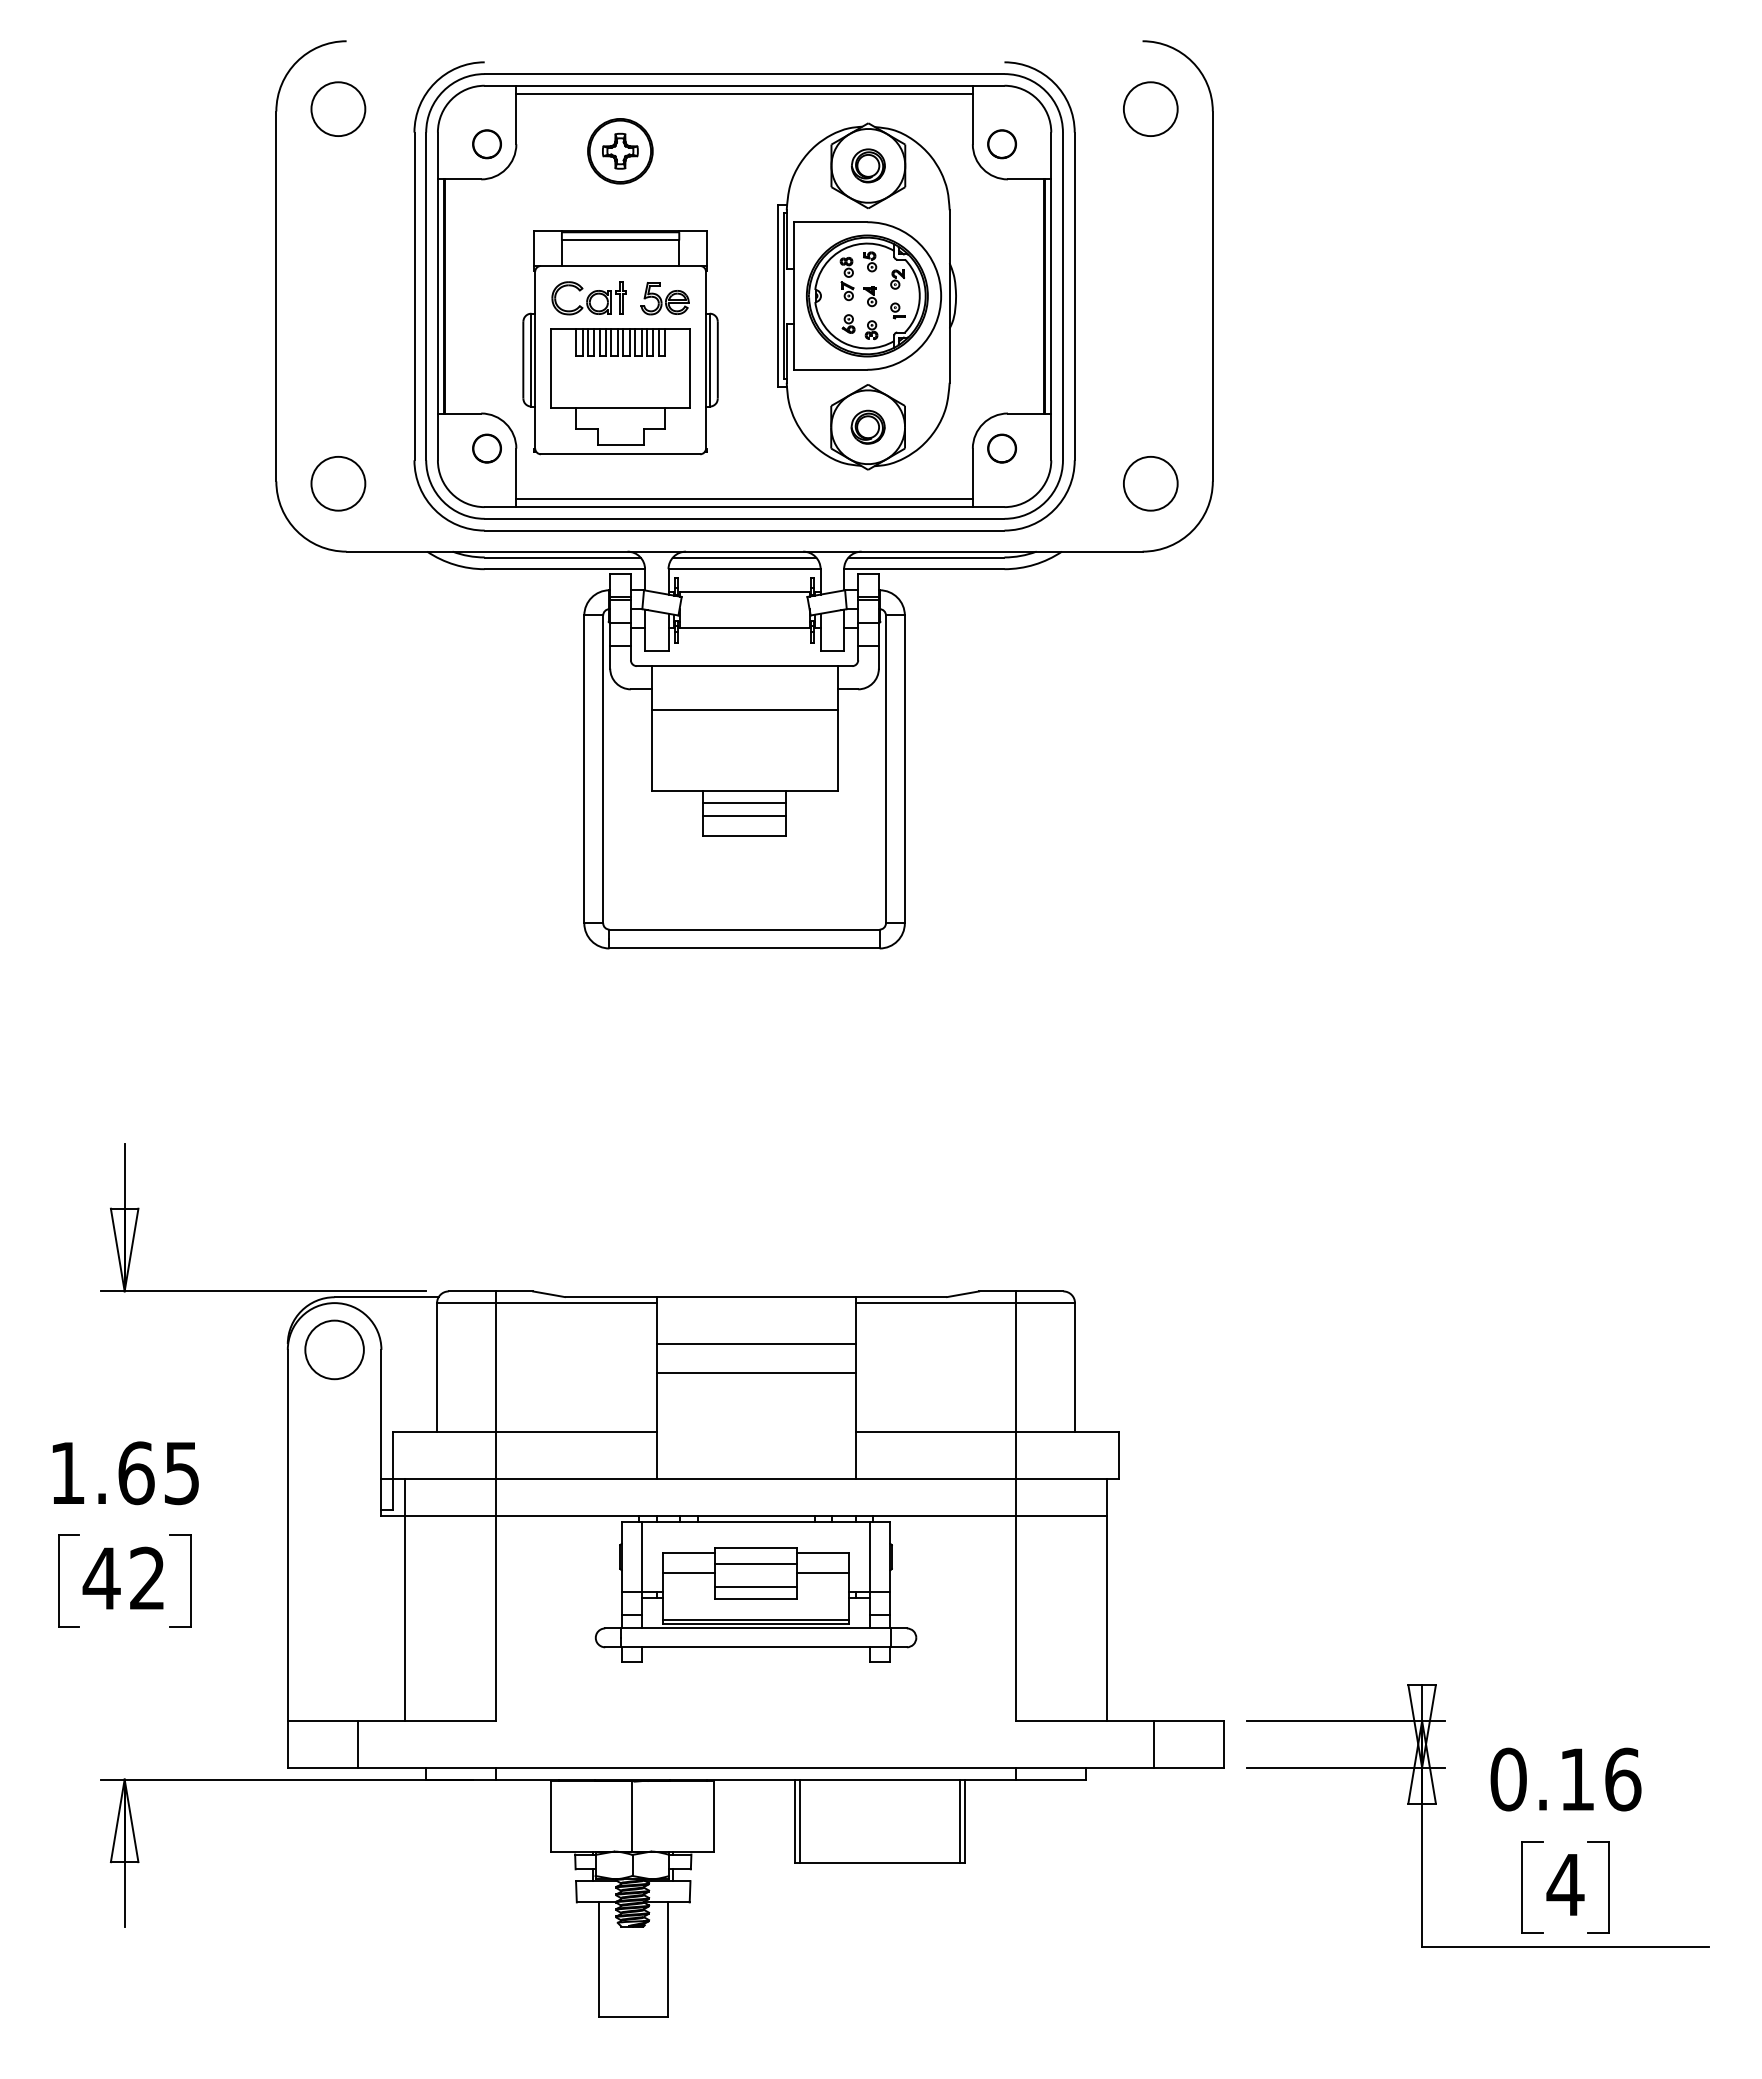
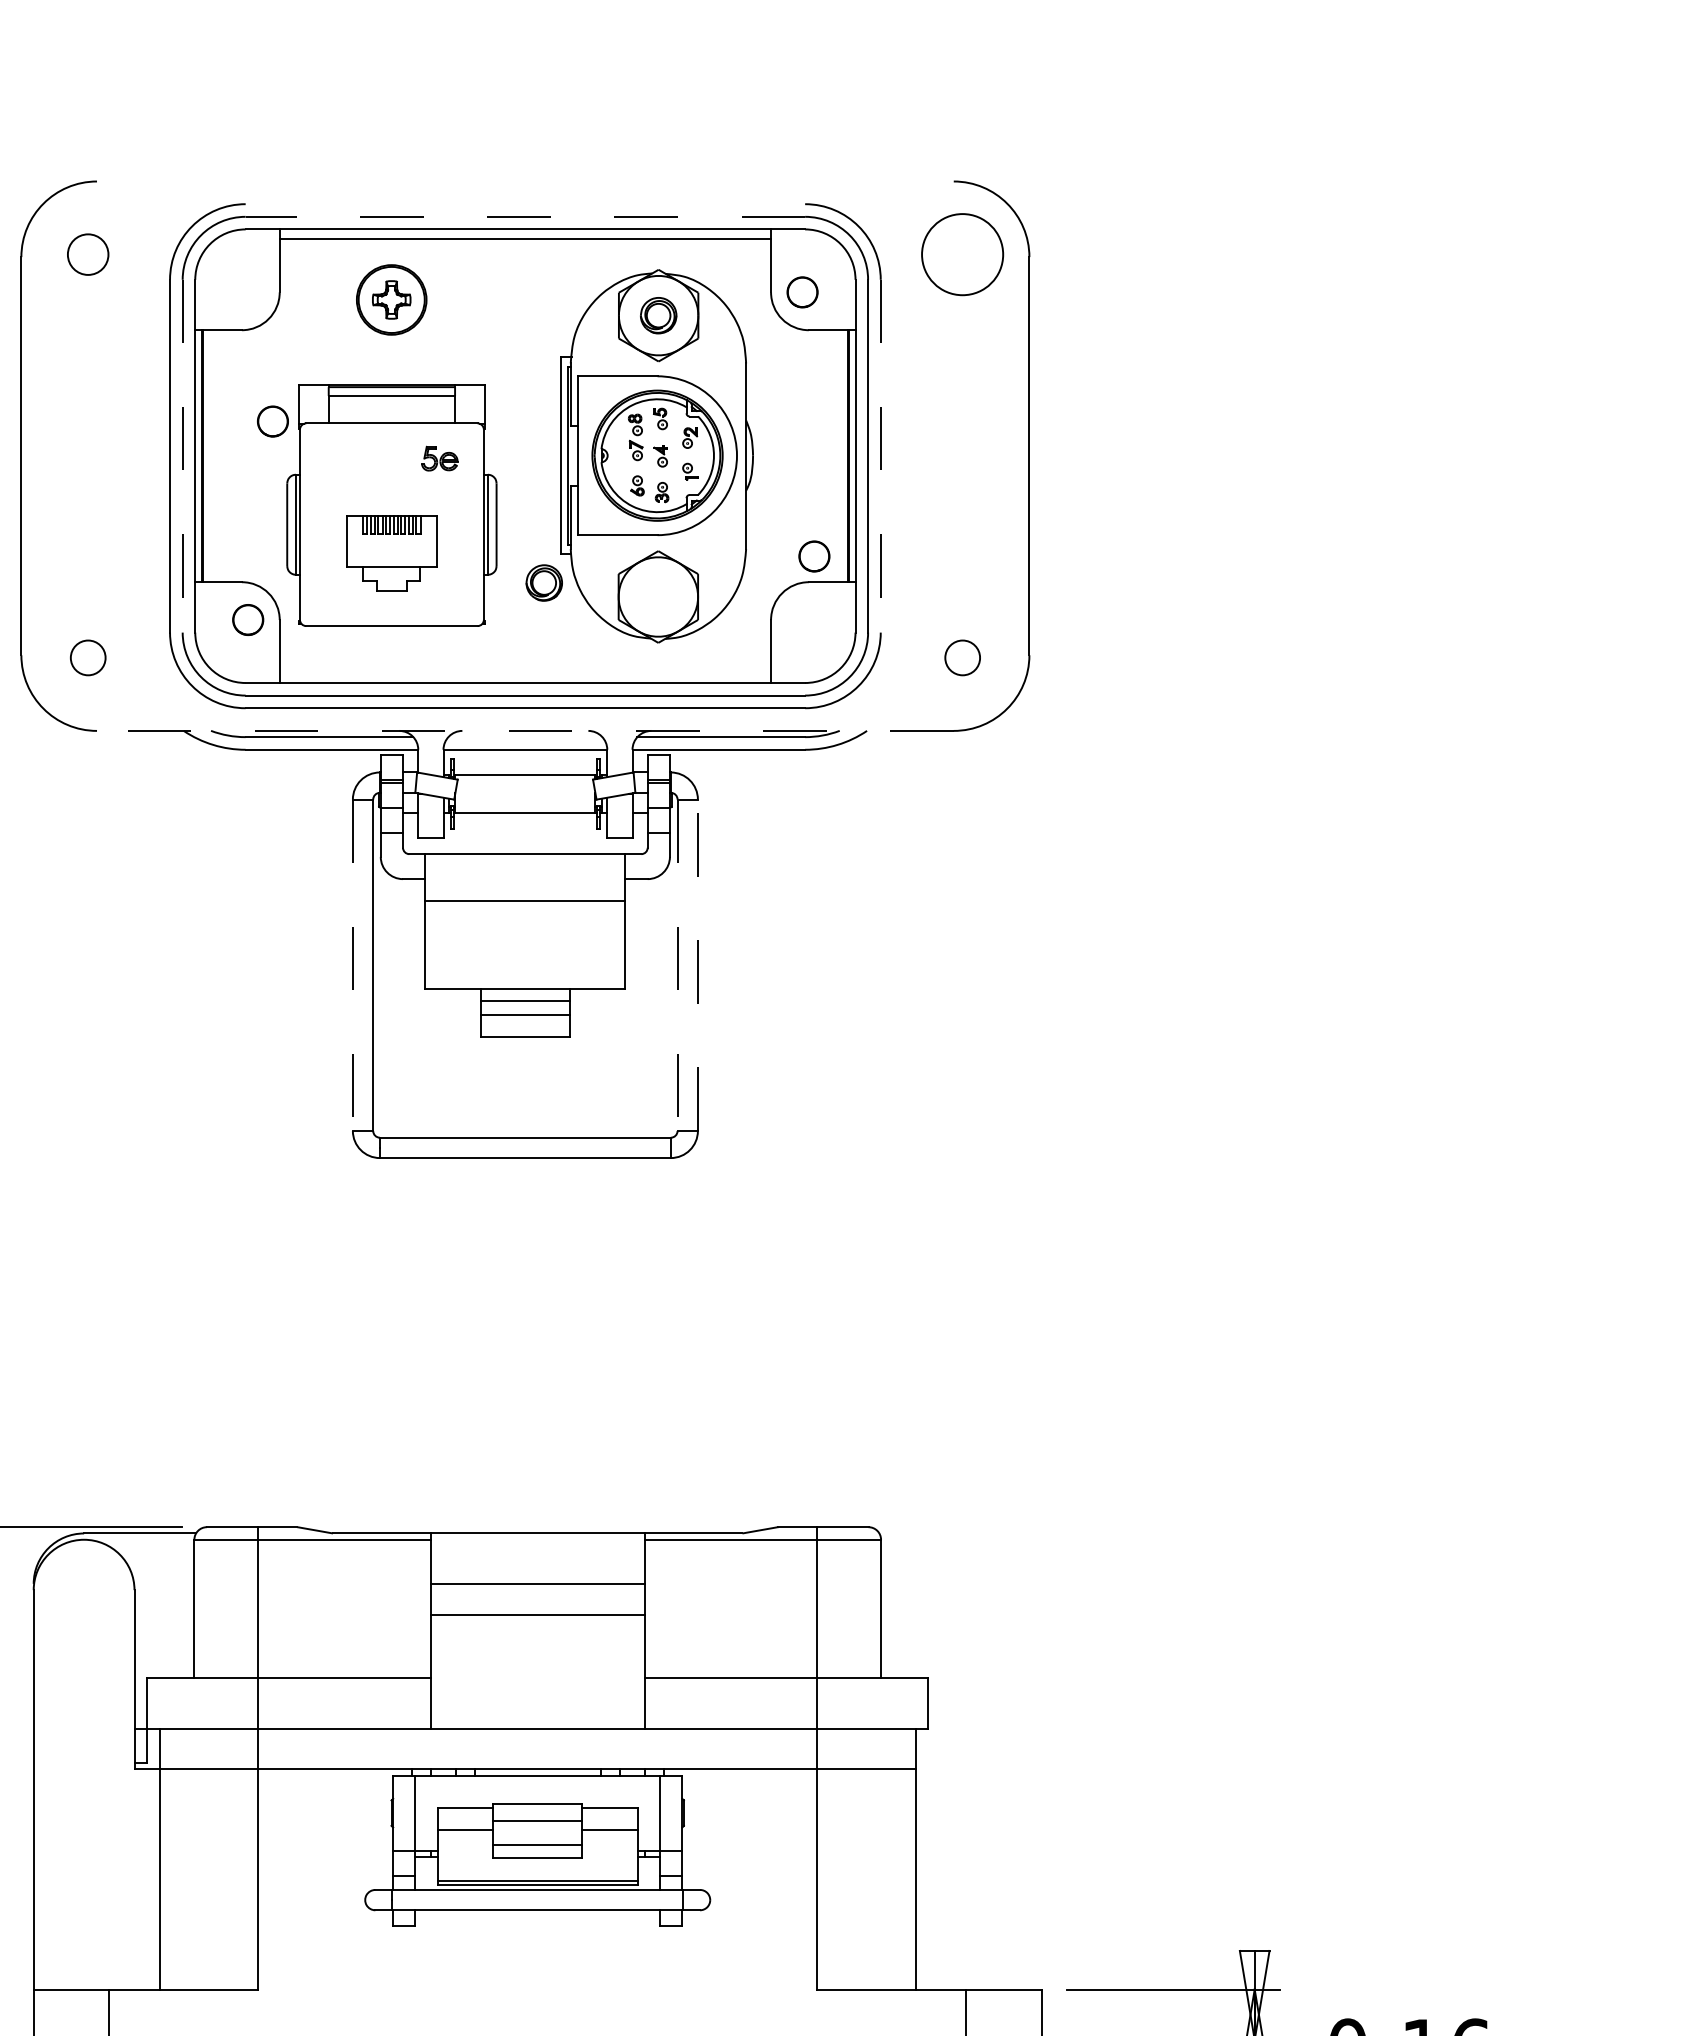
line: (744, 74) -> (525, 217), solid -> dashed
circle: (338, 109) -> (88, 254), size x0.7
circle: (1150, 109) -> (962, 254), size x1.4
circle: (486, 144) -> (272, 421), moved
line: (426, 296) -> (183, 456), solid -> dashed
line: (1074, 296) -> (880, 456), solid -> dashed
part: (588, 298) -> (357, 458), removed
part: (664, 298) -> (439, 458), size x0.7
part: (620, 386) -> (391, 553), size x0.6
part: (867, 426) -> (543, 582), moved
circle: (1001, 448) -> (813, 556), moved
circle: (338, 483) -> (88, 657), size x0.6
circle: (1150, 483) -> (962, 657), size x0.6
line: (744, 498) -> (525, 673), removed
line: (744, 551) -> (525, 730), solid -> dashed
line: (744, 557) -> (525, 737), removed
line: (584, 769) -> (353, 965), solid -> dashed
line: (885, 769) -> (677, 965), solid -> dashed
line: (904, 769) -> (697, 965), solid -> dashed
circle: (334, 1349) -> (83, 1589), removed

